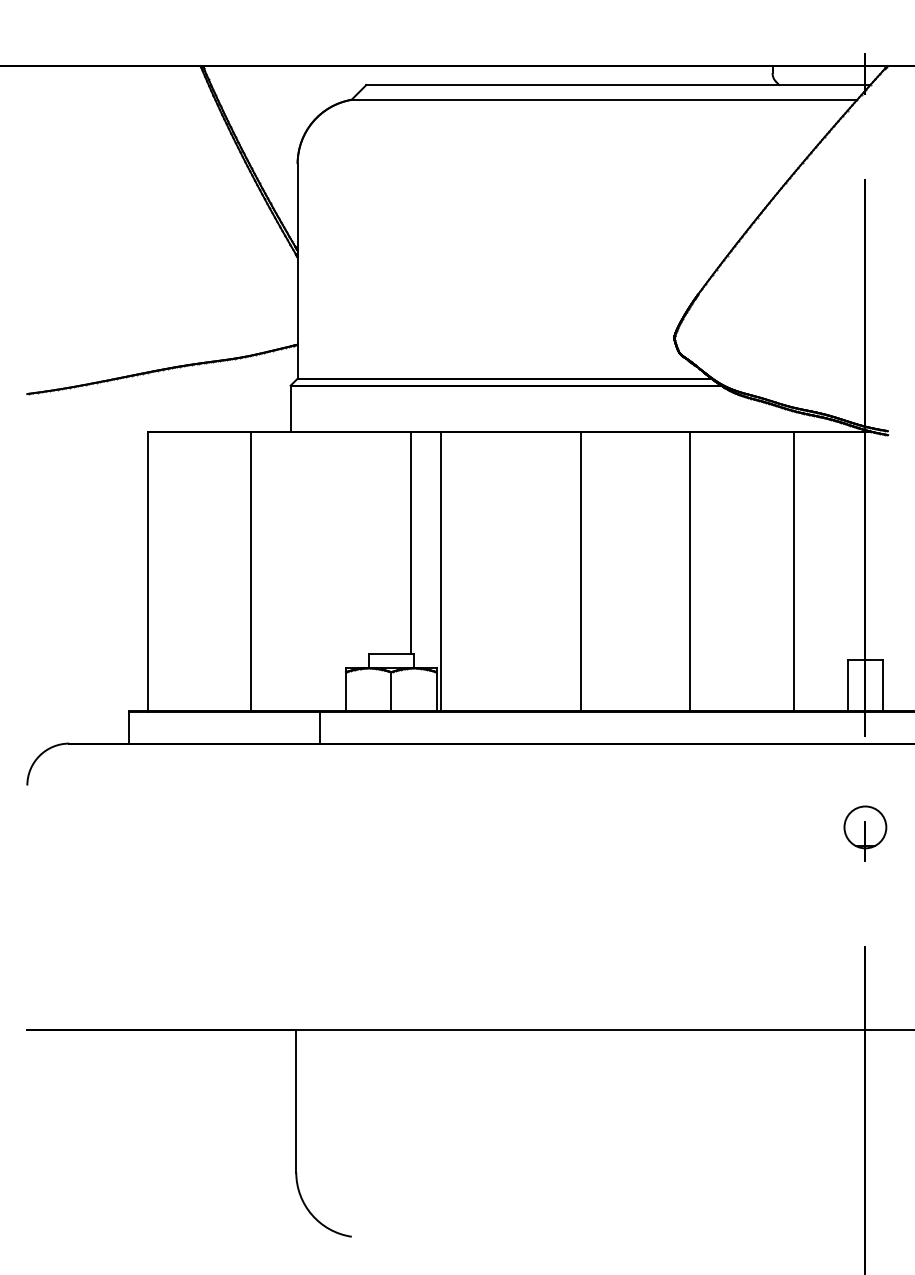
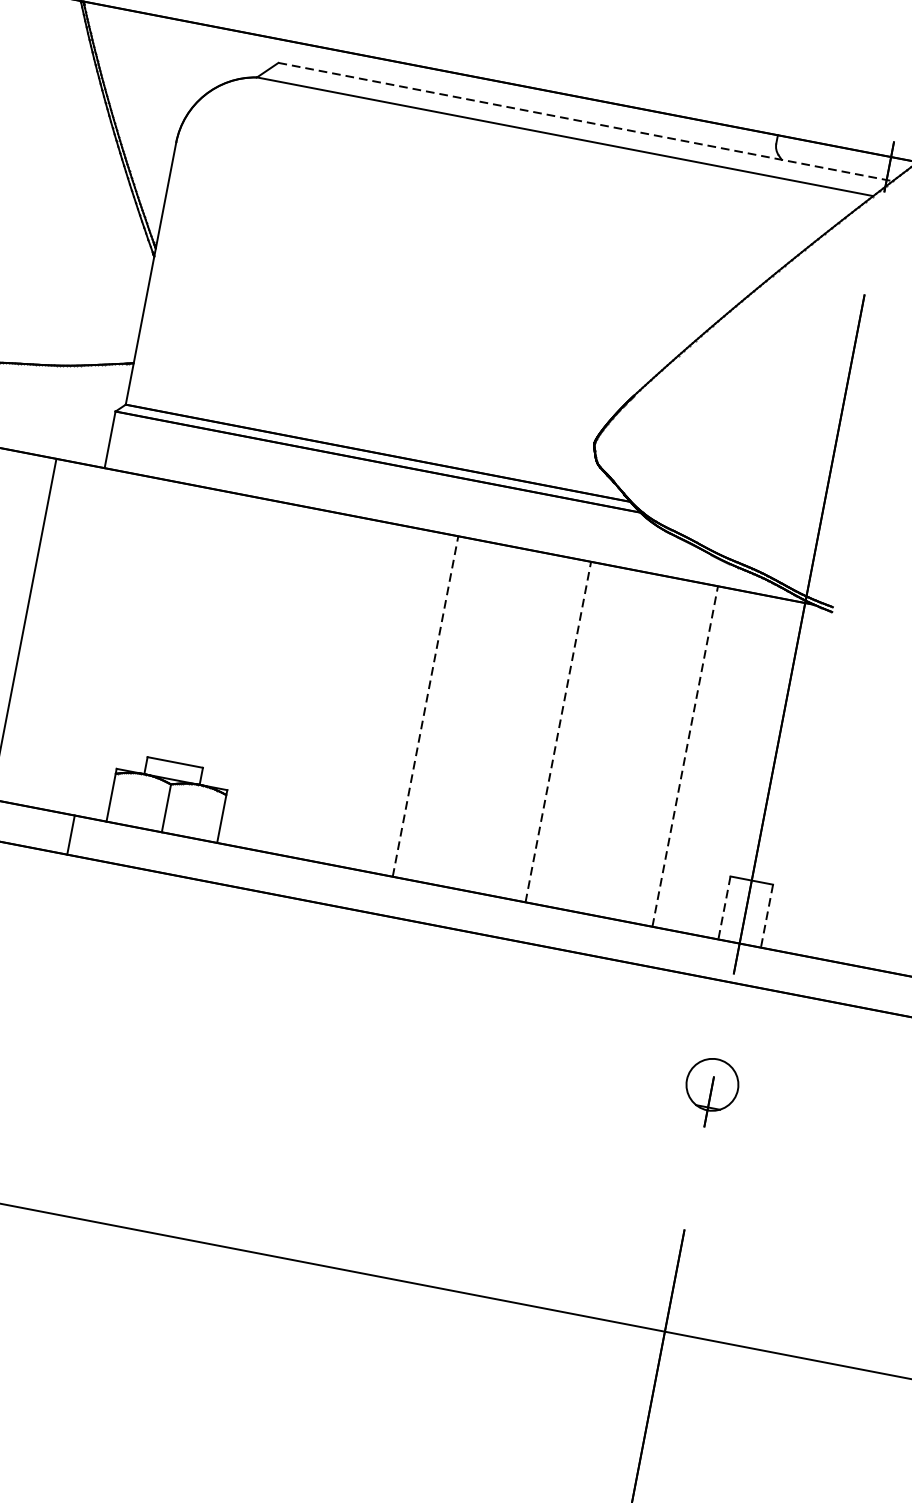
line: (618, 85) -> (585, 122), solid -> dashed
line: (411, 543) -> (225, 632), removed
line: (441, 571) -> (255, 673), removed
line: (580, 571) -> (425, 706), solid -> dashed
line: (689, 571) -> (558, 731), solid -> dashed
line: (793, 571) -> (684, 756), solid -> dashed
line: (847, 685) -> (723, 907), solid -> dashed
line: (882, 685) -> (766, 915), solid -> dashed

